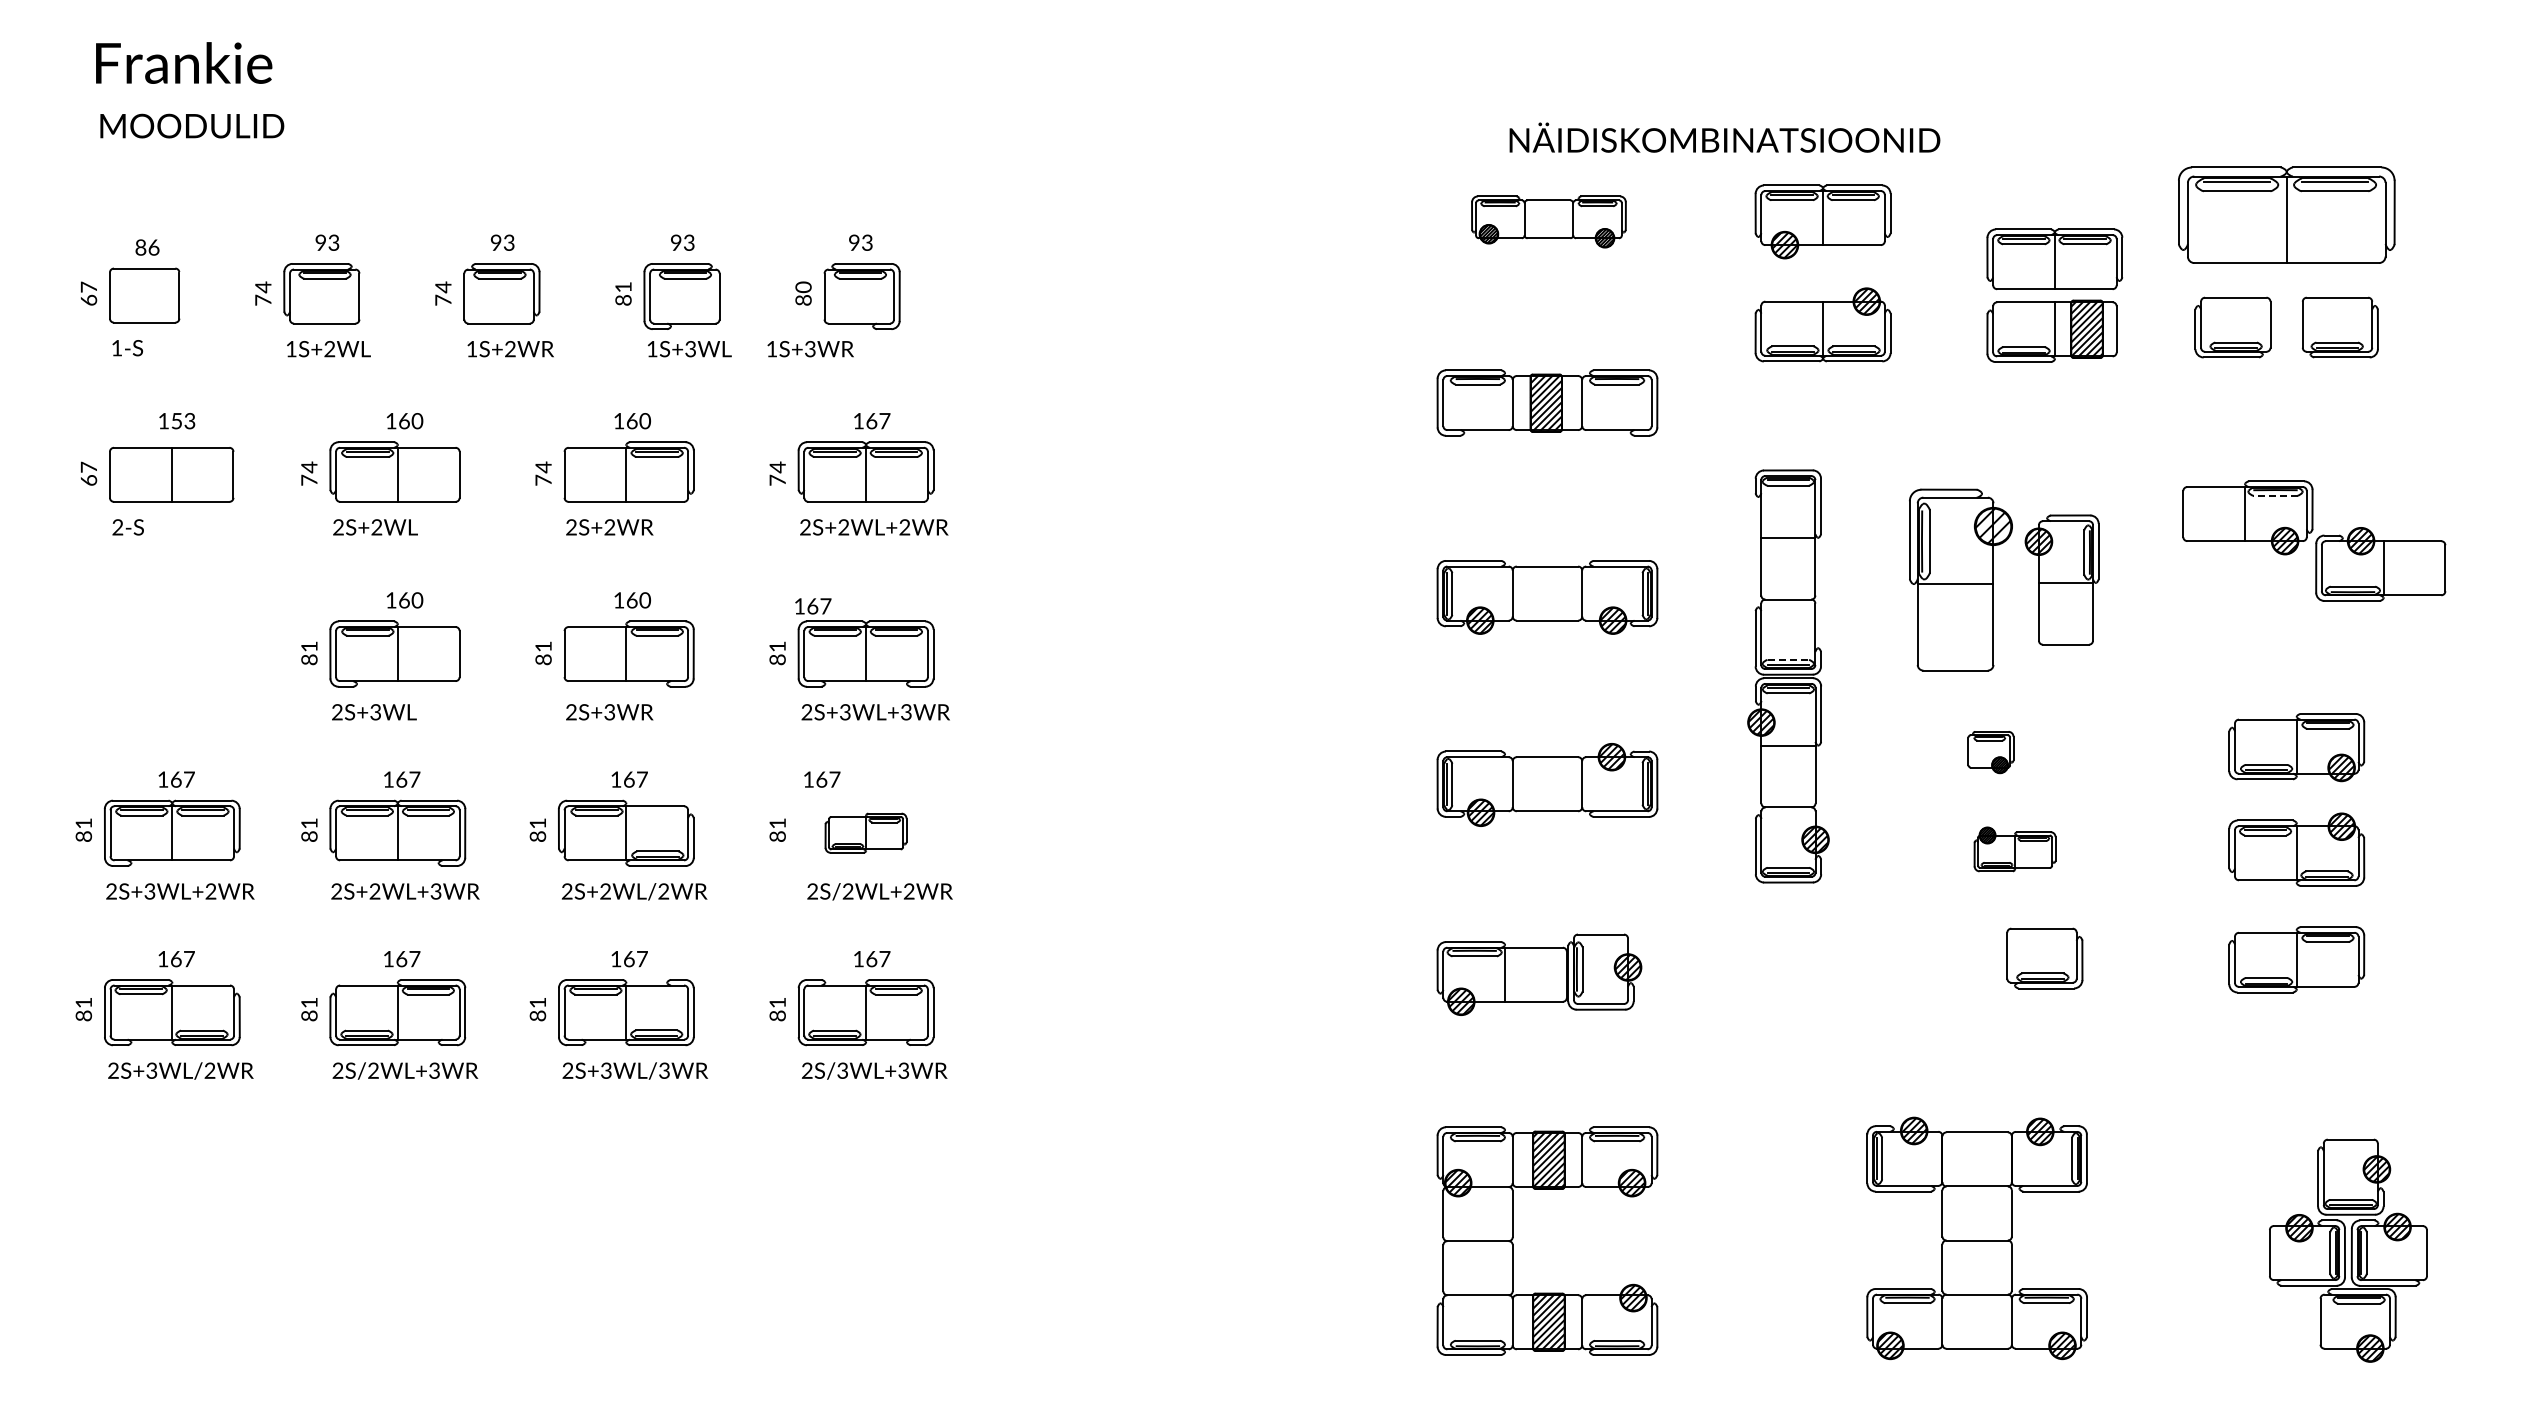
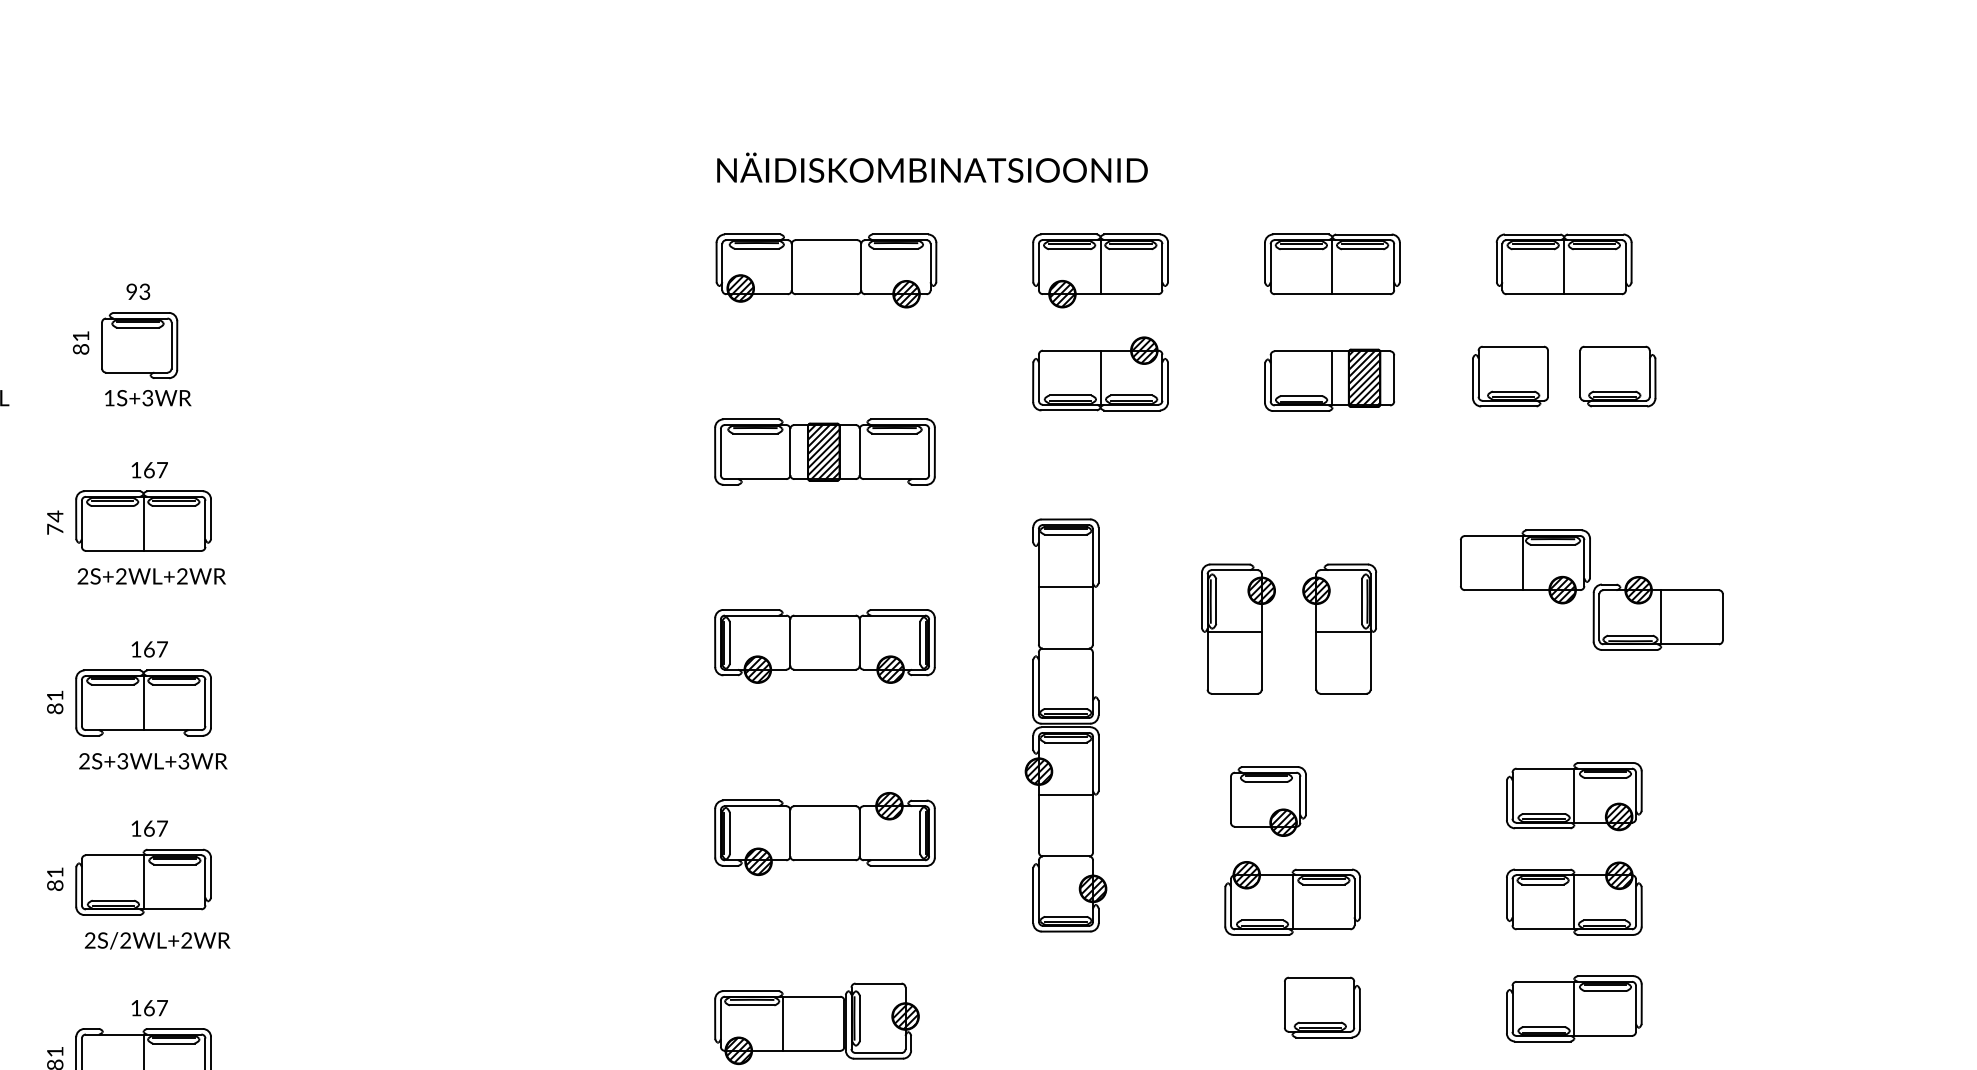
text: (1724, 137) -> (932, 167), moved
part: (2286, 215) -> (1564, 264), size x0.62
part: (1548, 221) -> (826, 270), size x1.43
part: (2054, 259) -> (1332, 264), moved
text: (803, 287) -> (81, 336), 80 -> 81
text: (810, 349) -> (148, 398), moved
line: (2275, 495) -> (1553, 544), dashed -> solid
part: (1960, 579) -> (1238, 628), size x0.71
text: (813, 606) -> (150, 649), moved
line: (1788, 659) -> (1066, 708), dashed -> solid
part: (1990, 752) -> (1268, 801), size x1.67
text: (822, 779) -> (150, 828), moved
part: (865, 832) -> (143, 881), size x1.67
part: (2014, 849) -> (1292, 898), size x1.67

